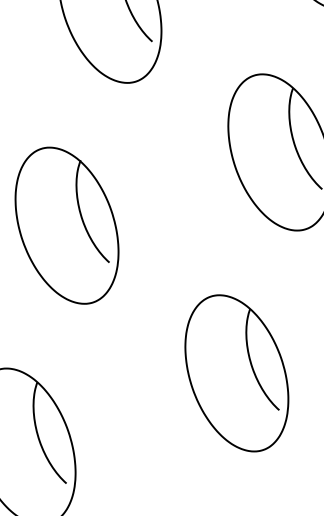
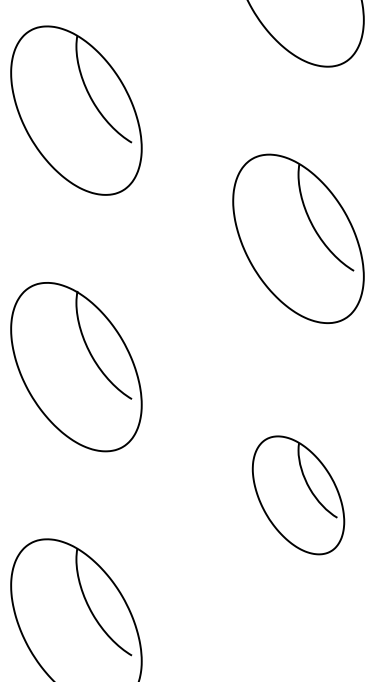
part: (236, 373) -> (298, 495), size x0.7

